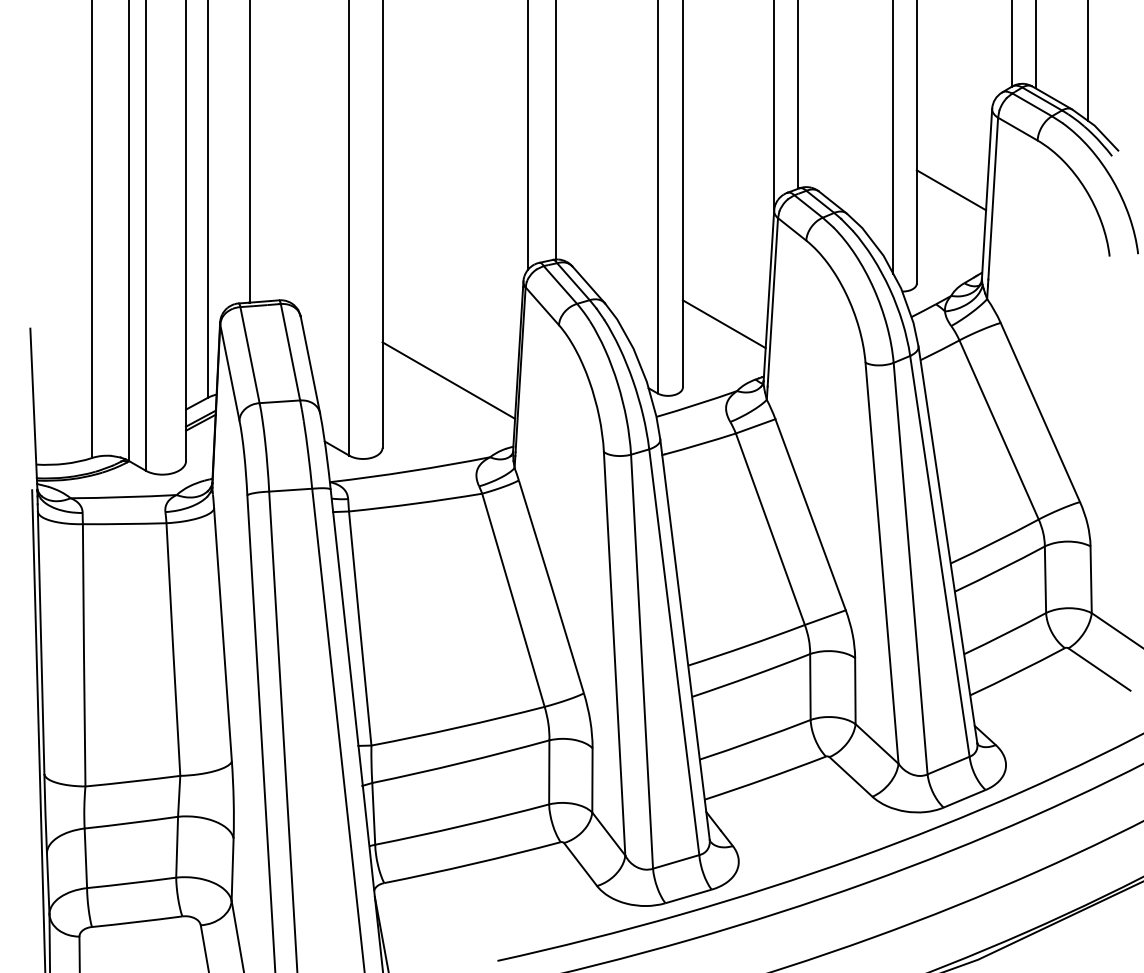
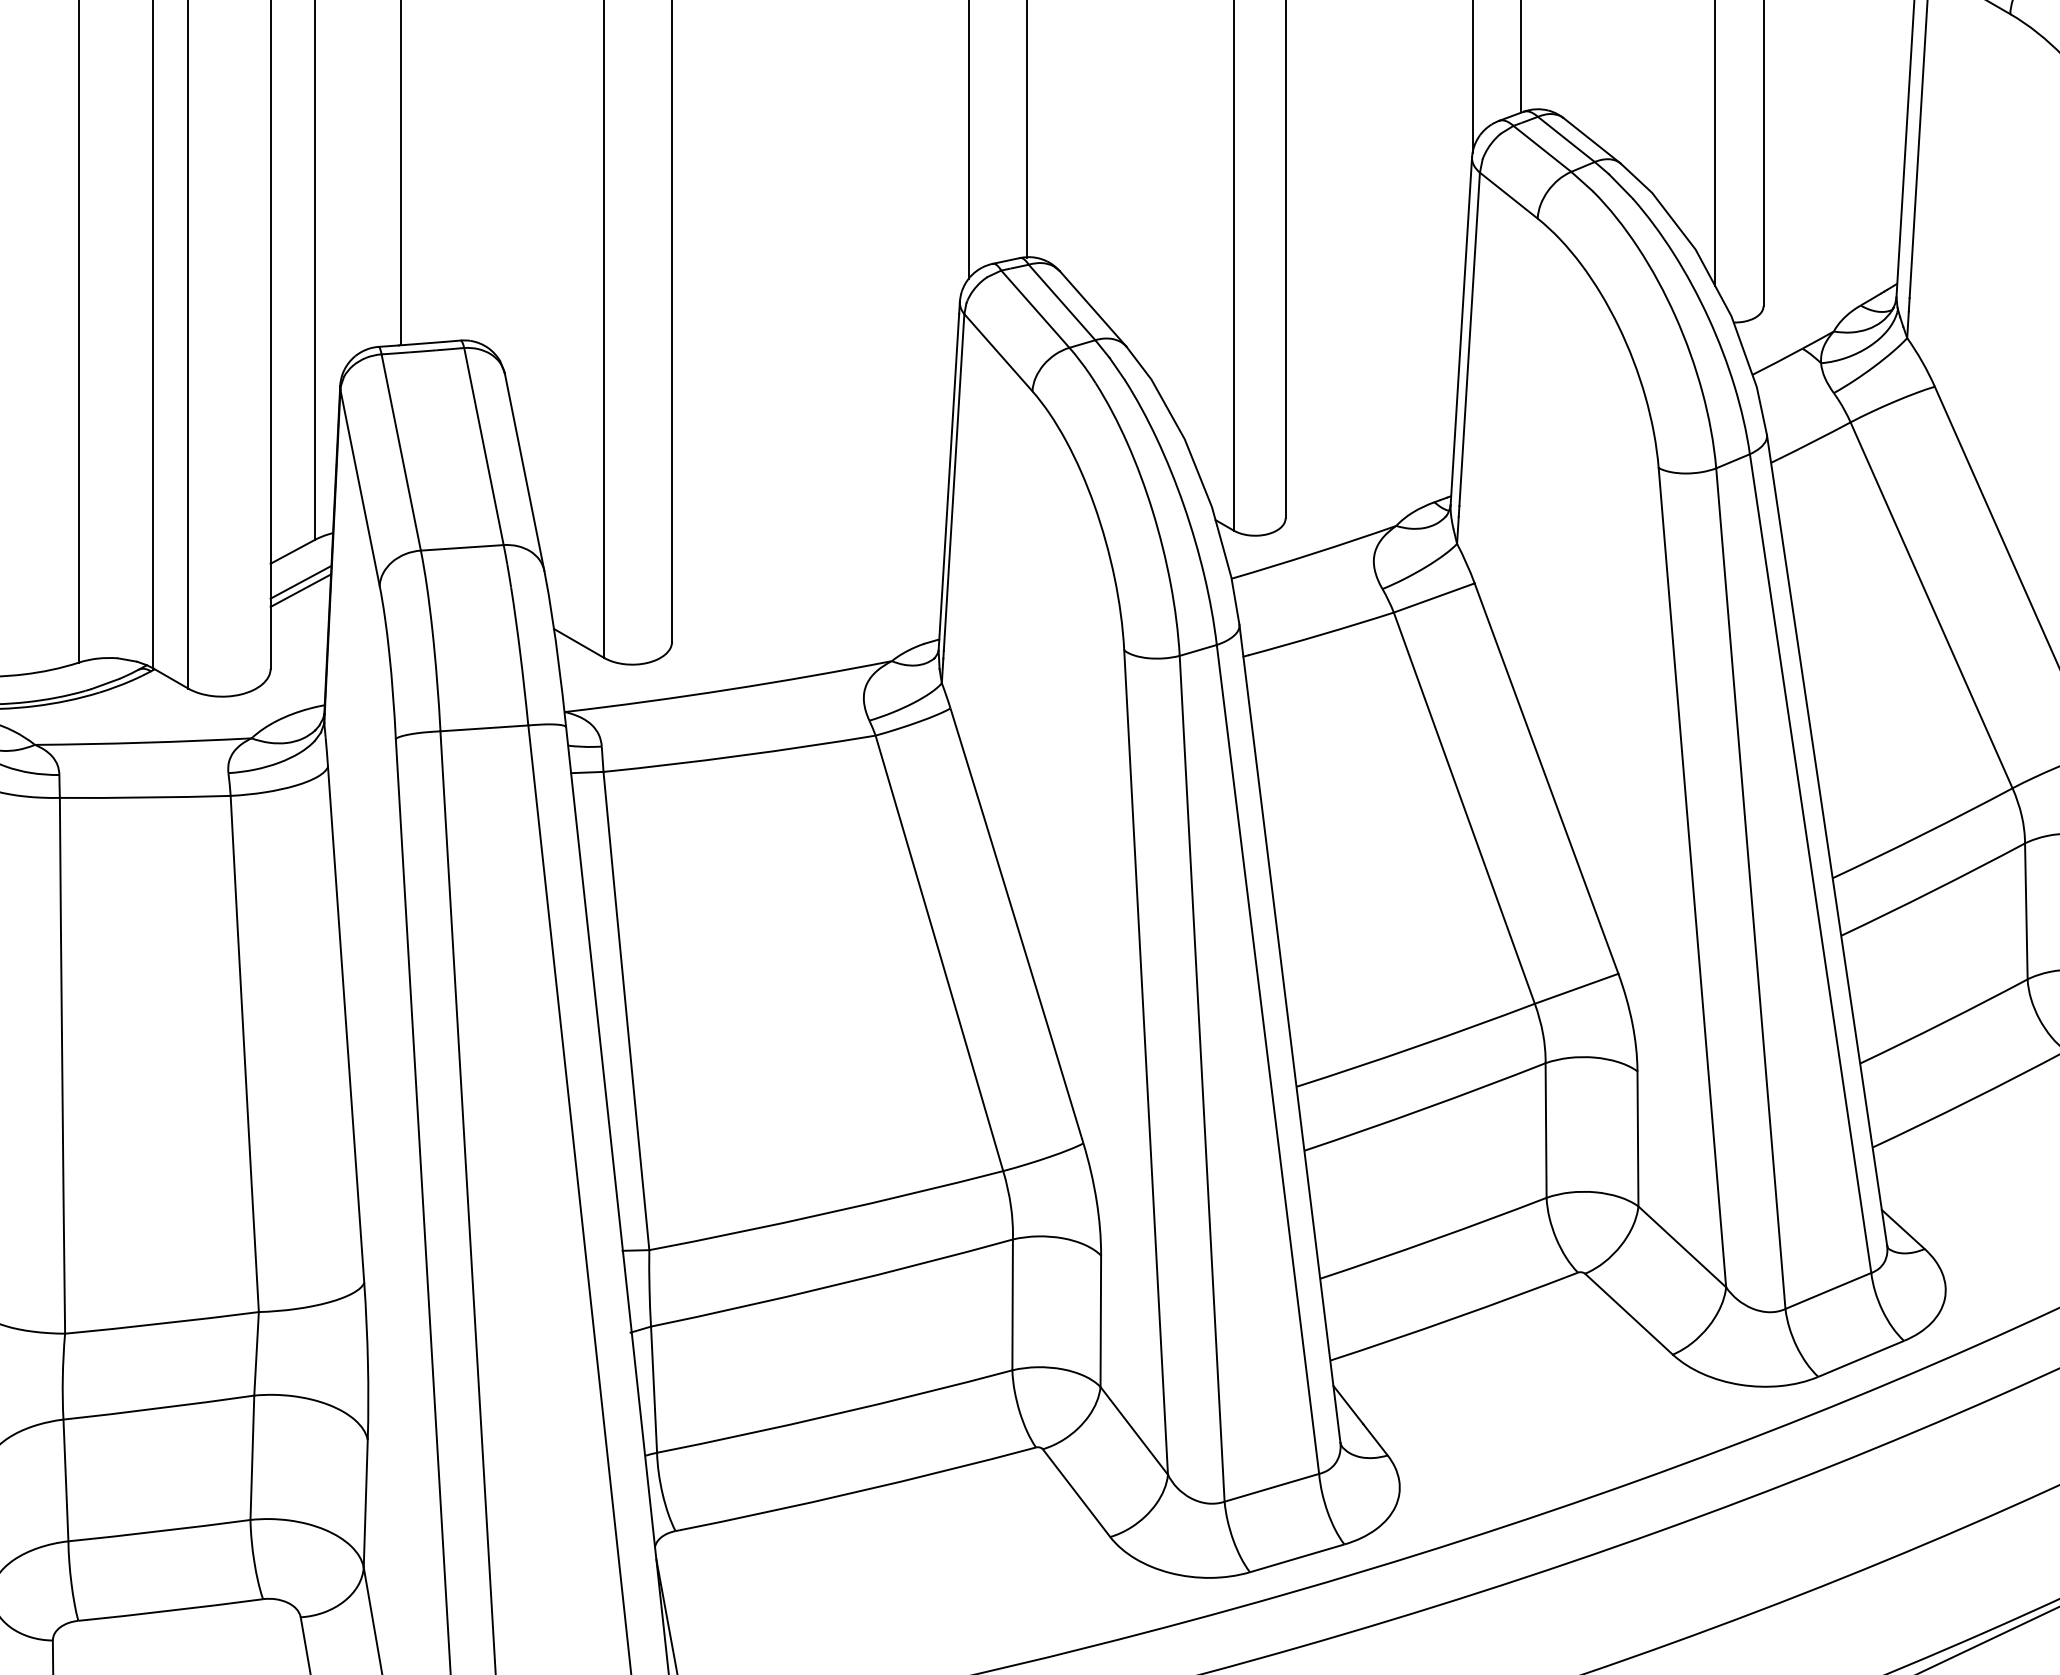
line: (951, 190) -> (1834, 116), removed
line: (723, 324) -> (1368, 389), removed
line: (448, 380) -> (806, 504), removed

